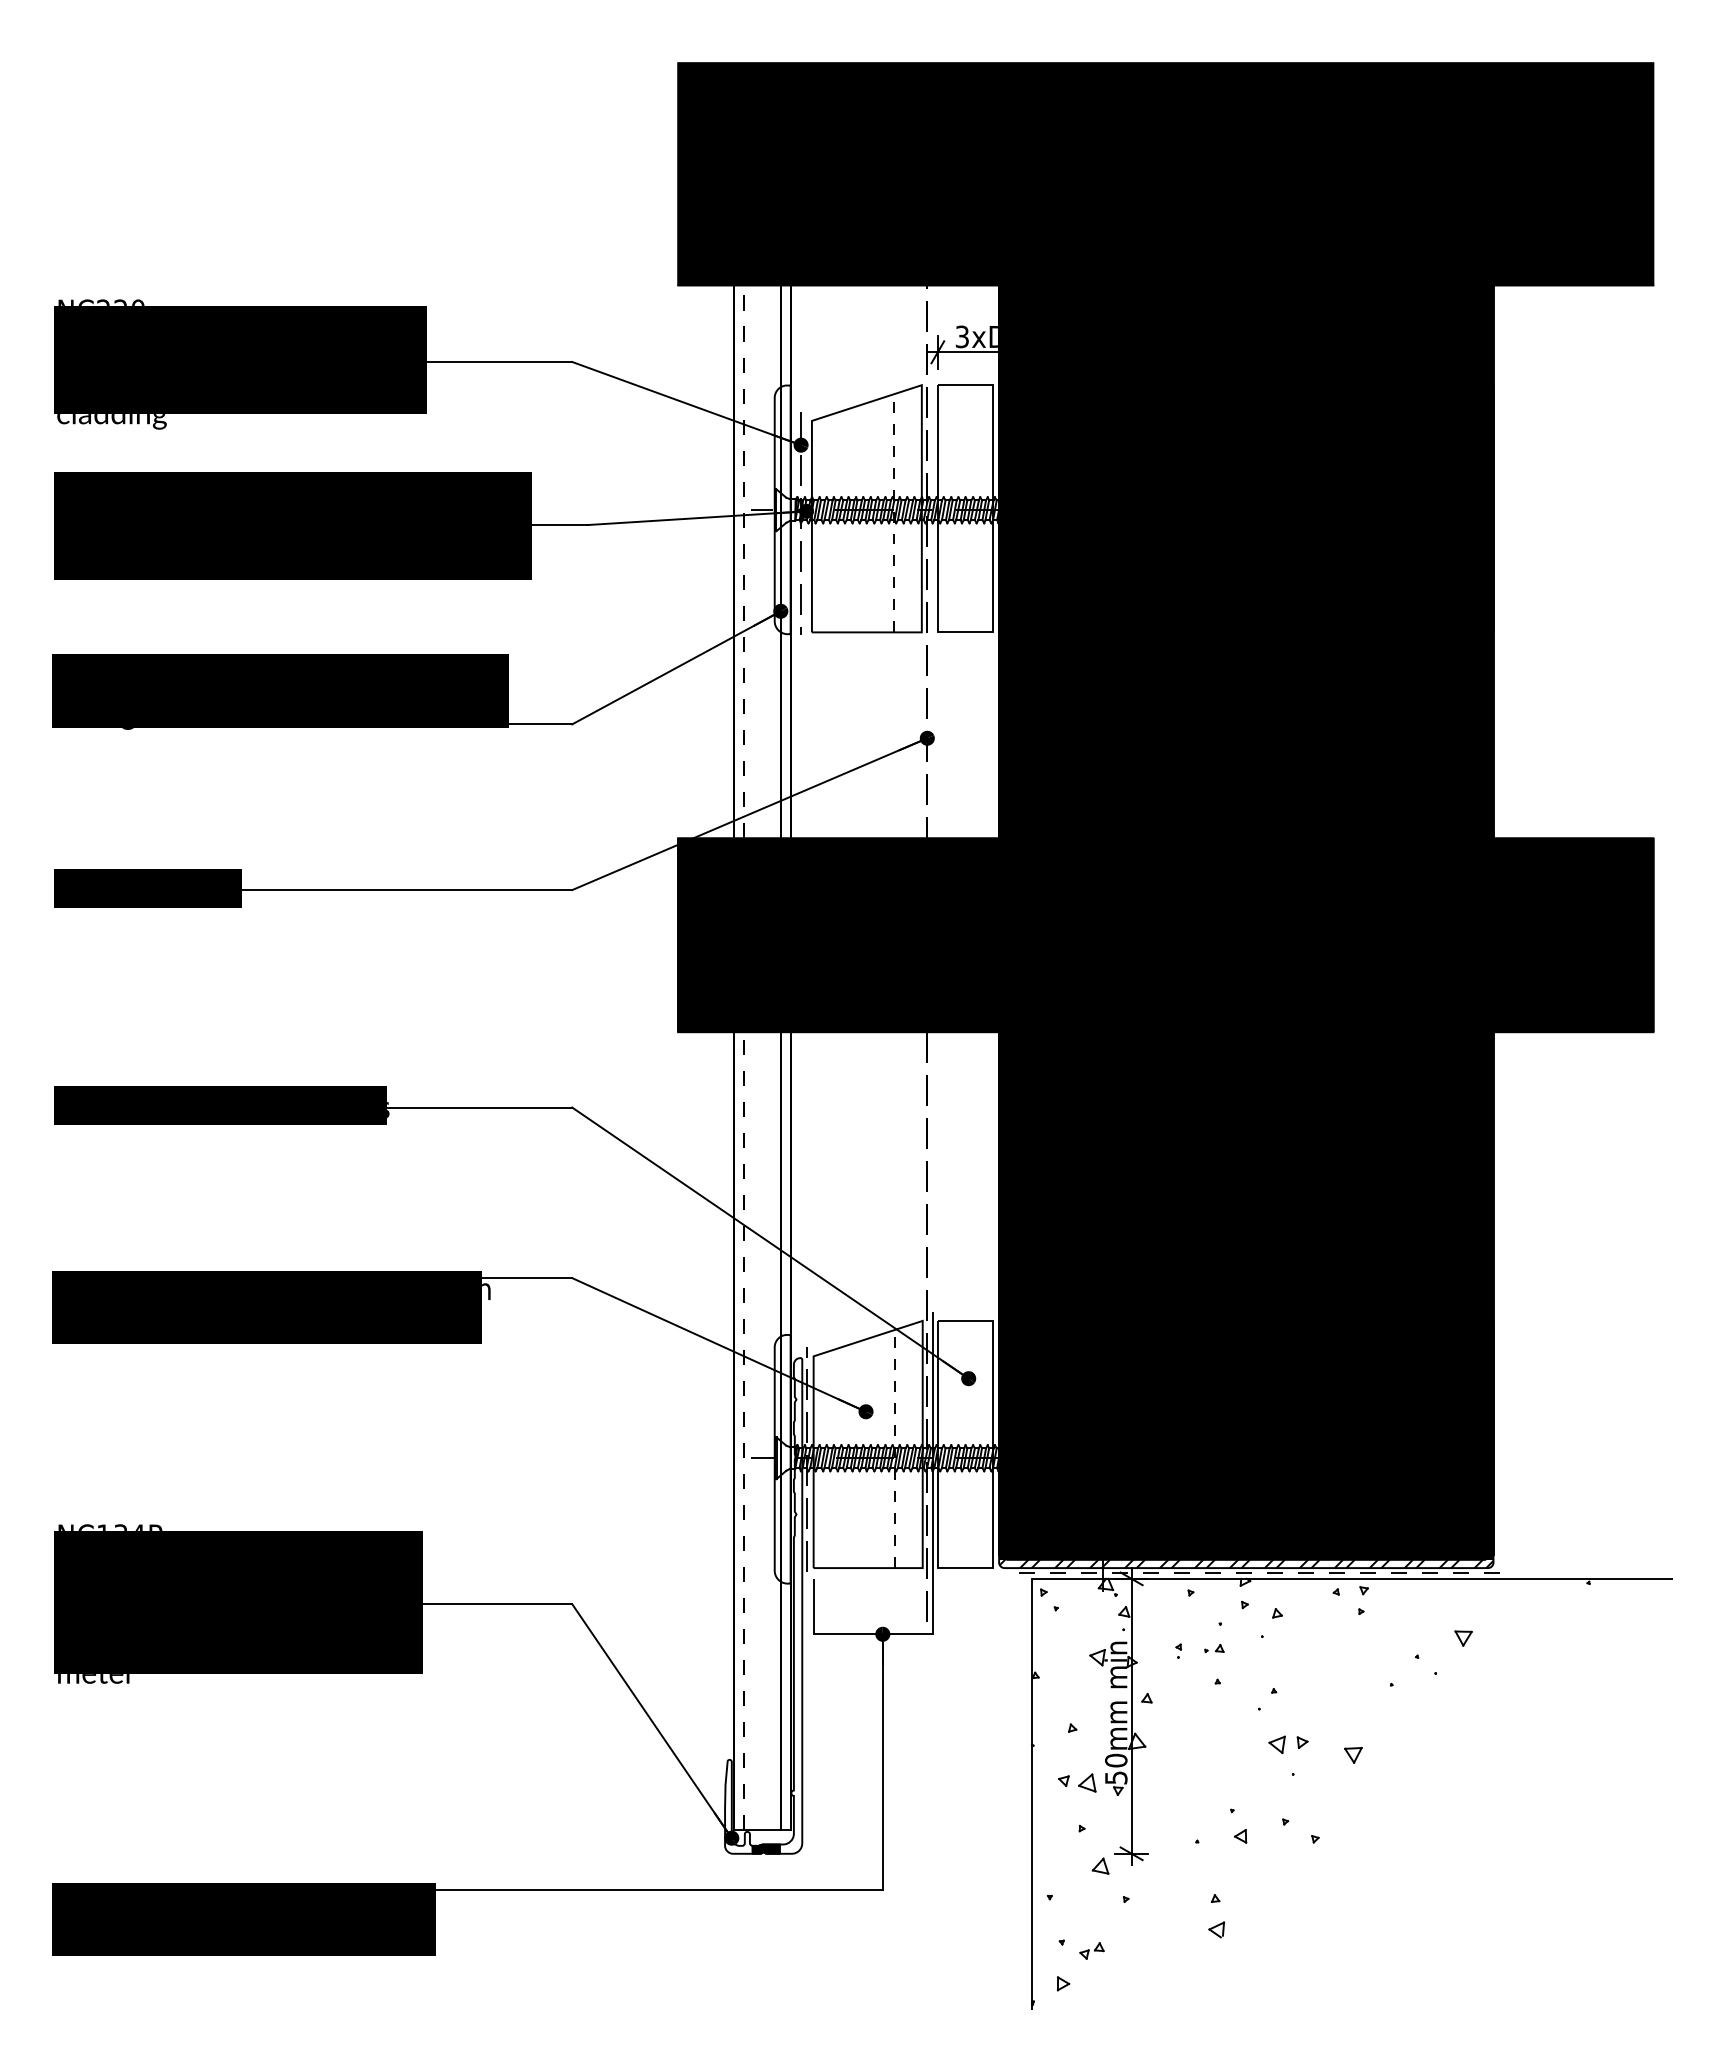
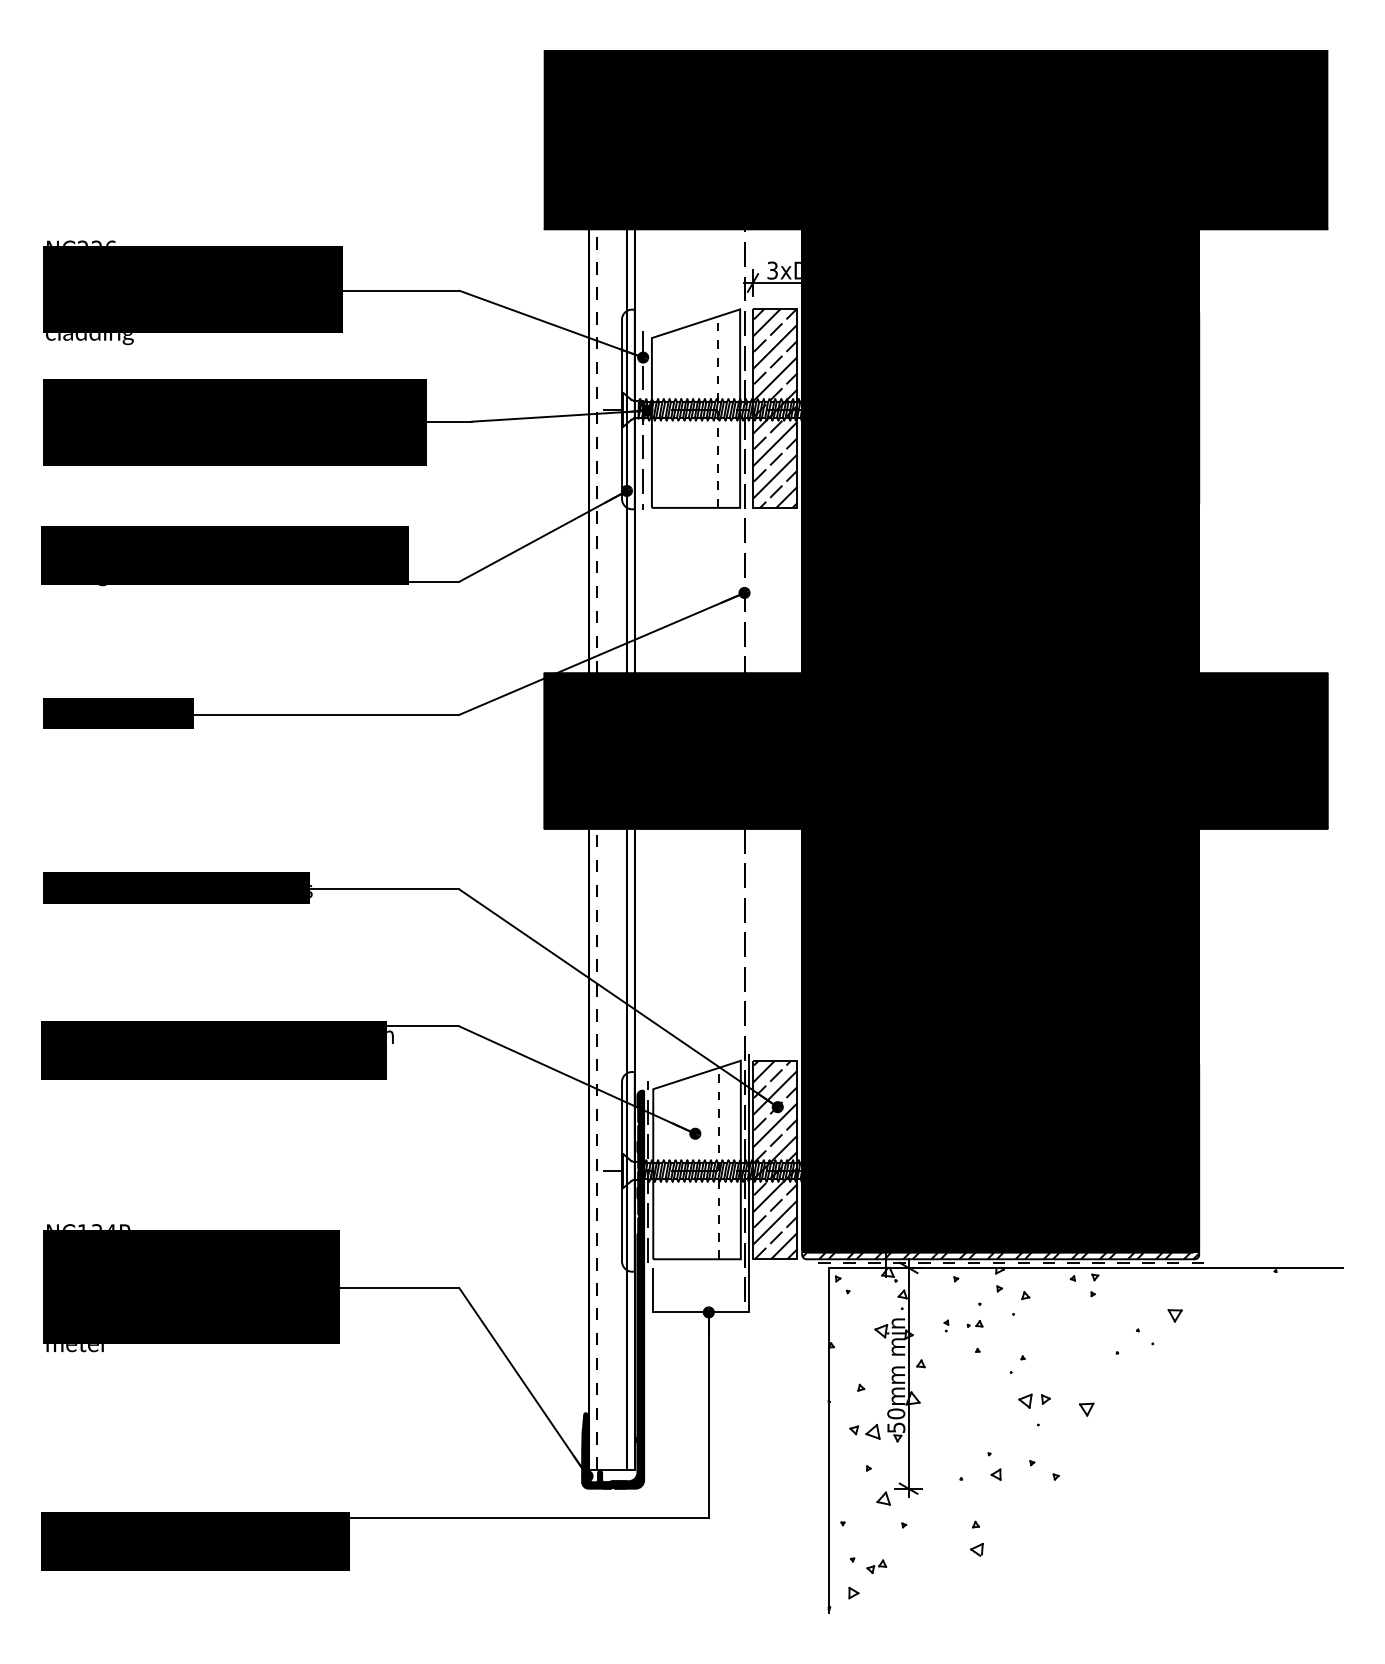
text: (138, 302) -> (111, 242), NC220 -> NC226
hatch: (965, 508) -> (775, 408), added
hatch: (965, 1444) -> (775, 1160), added
fill: (763, 1605) -> (613, 1289), added

